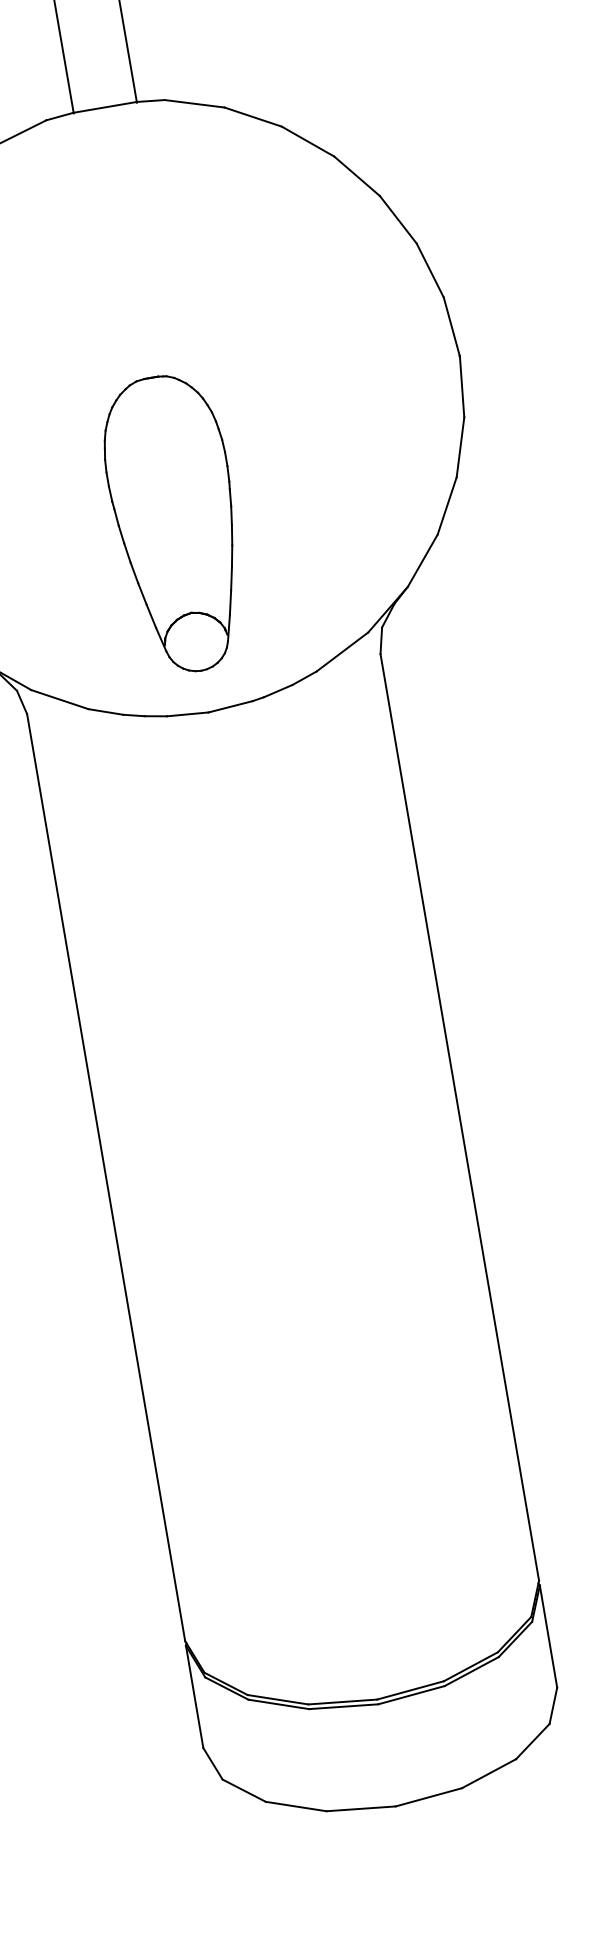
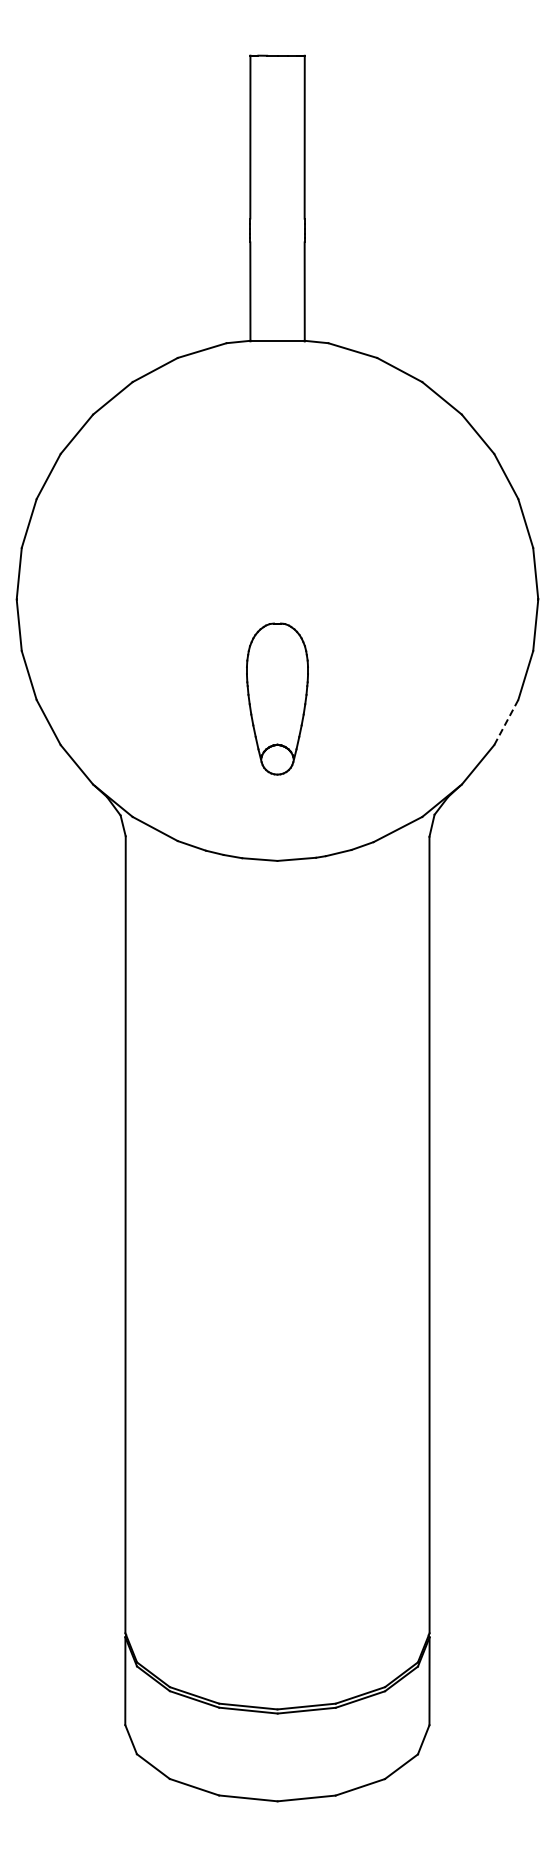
line: (447, 505) -> (506, 722), solid -> dashed
part: (176, 523) -> (277, 698), size x0.6

